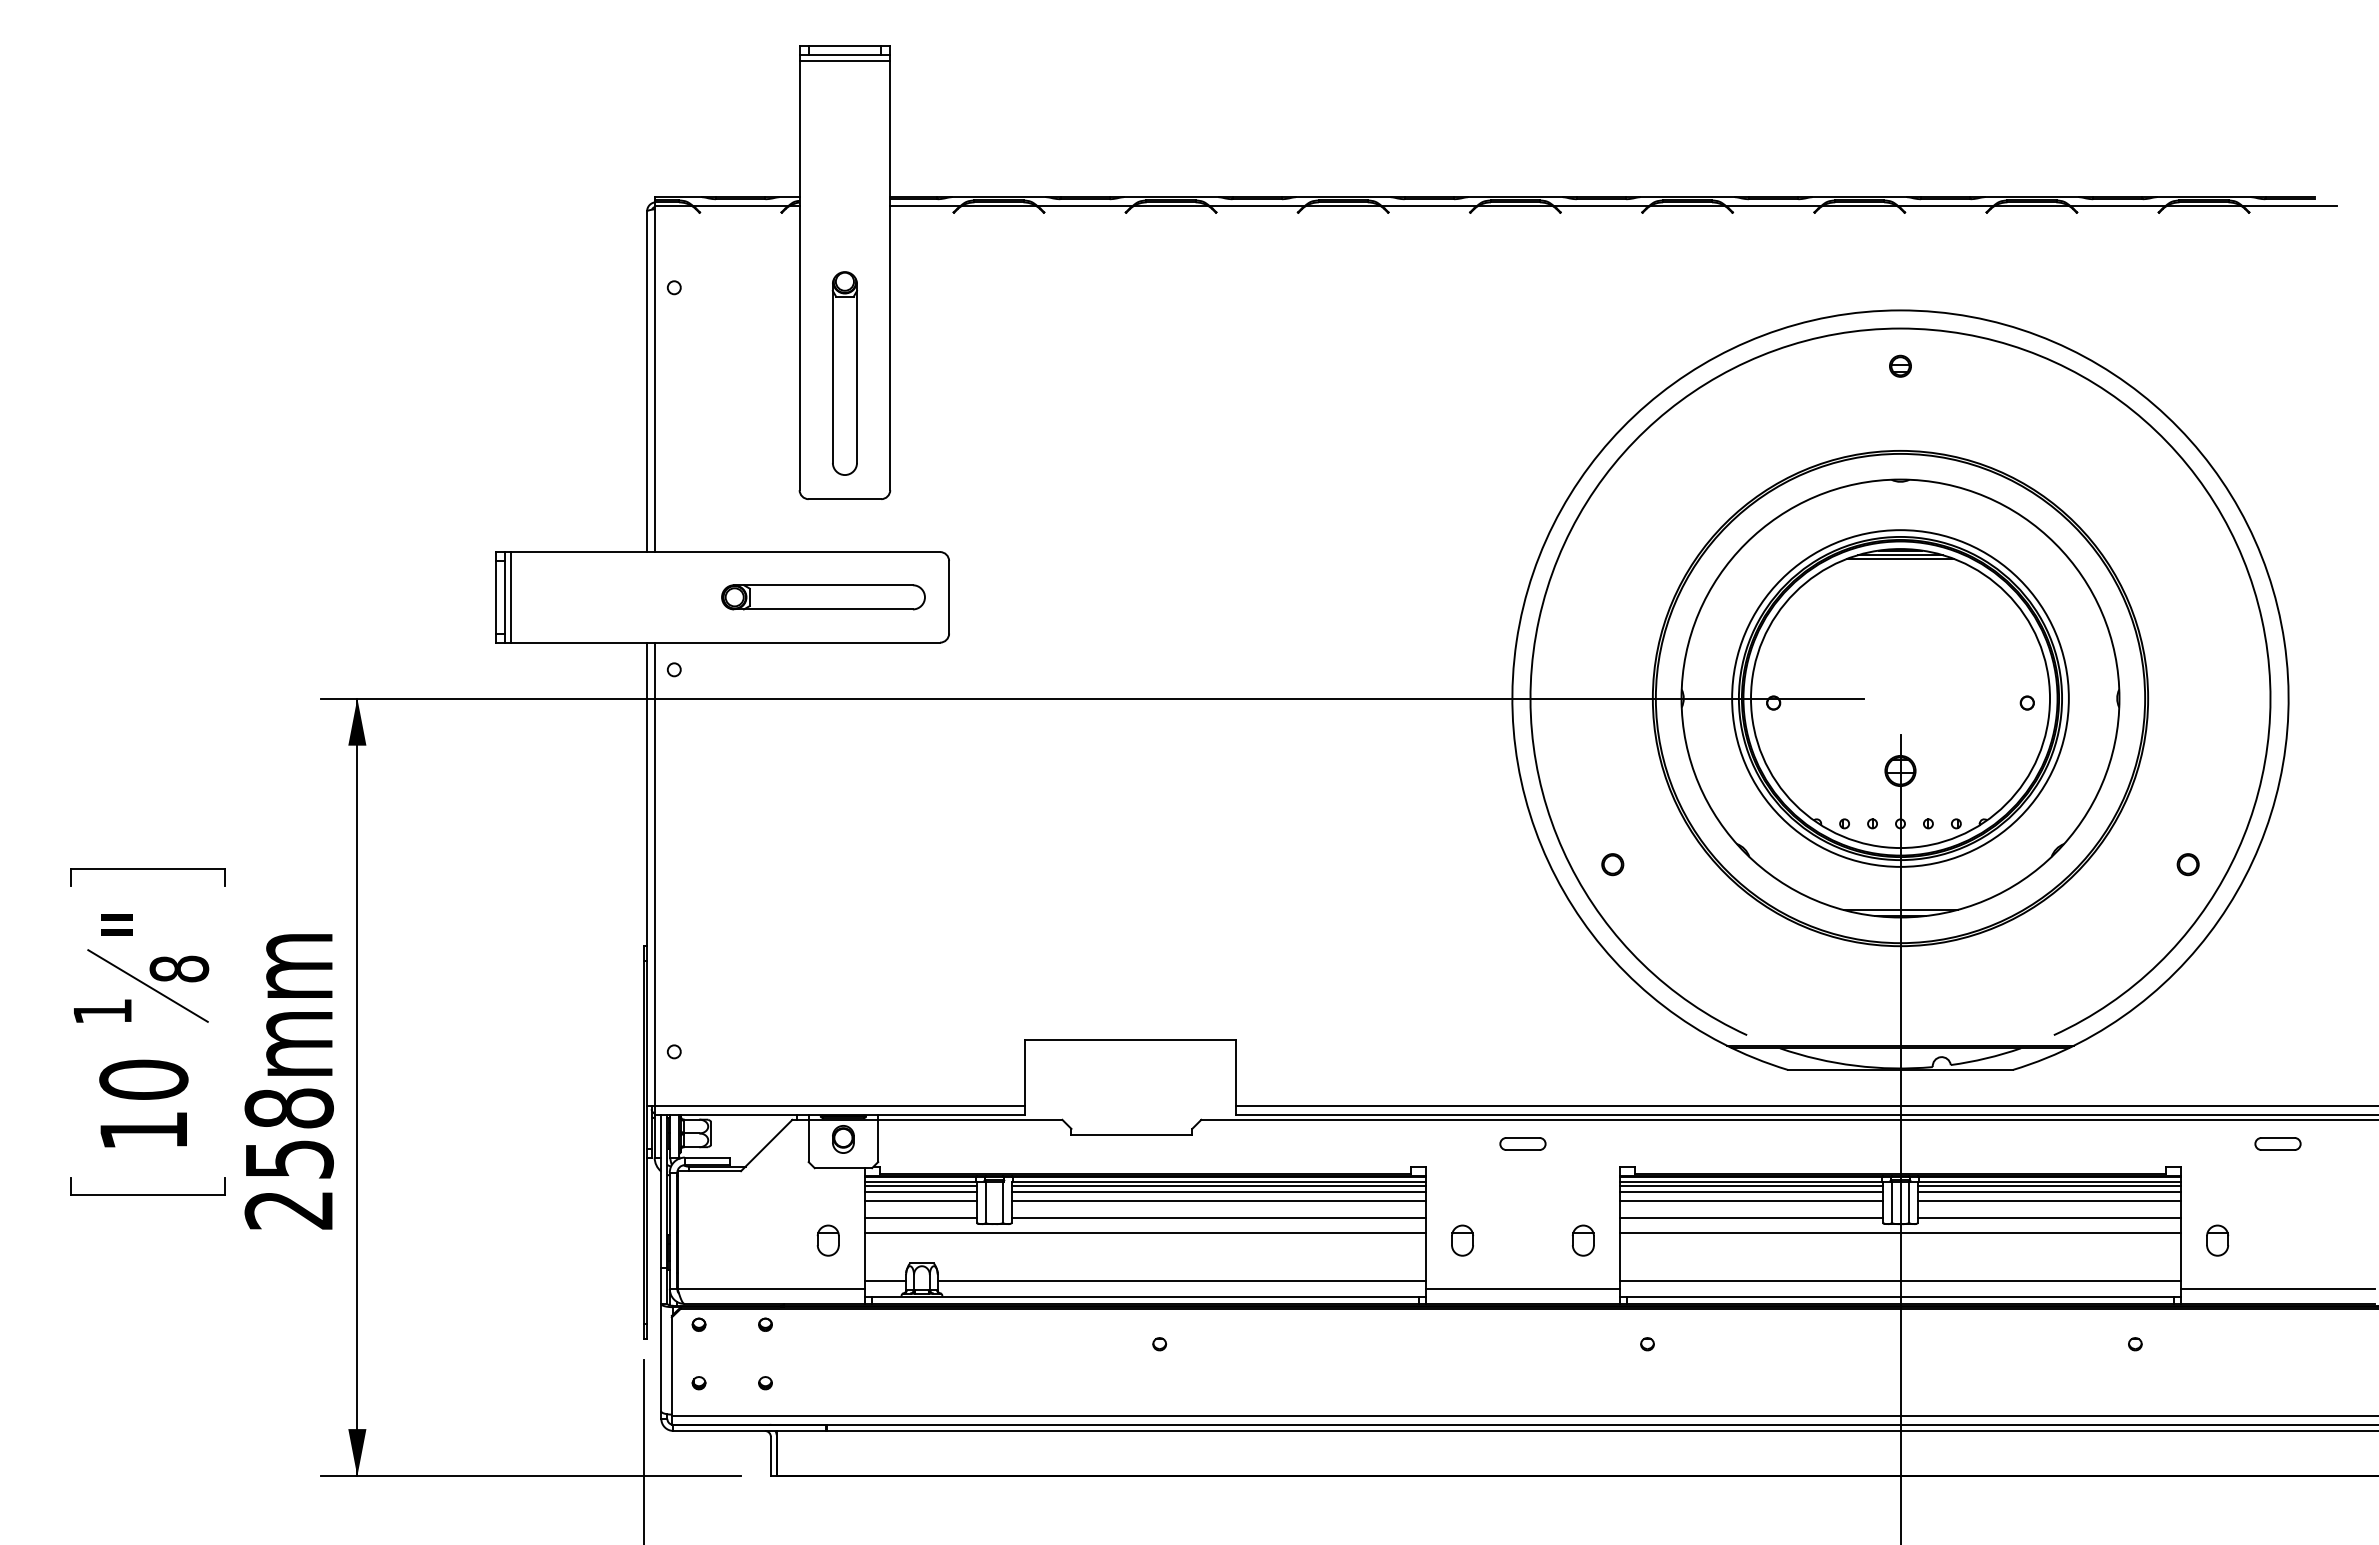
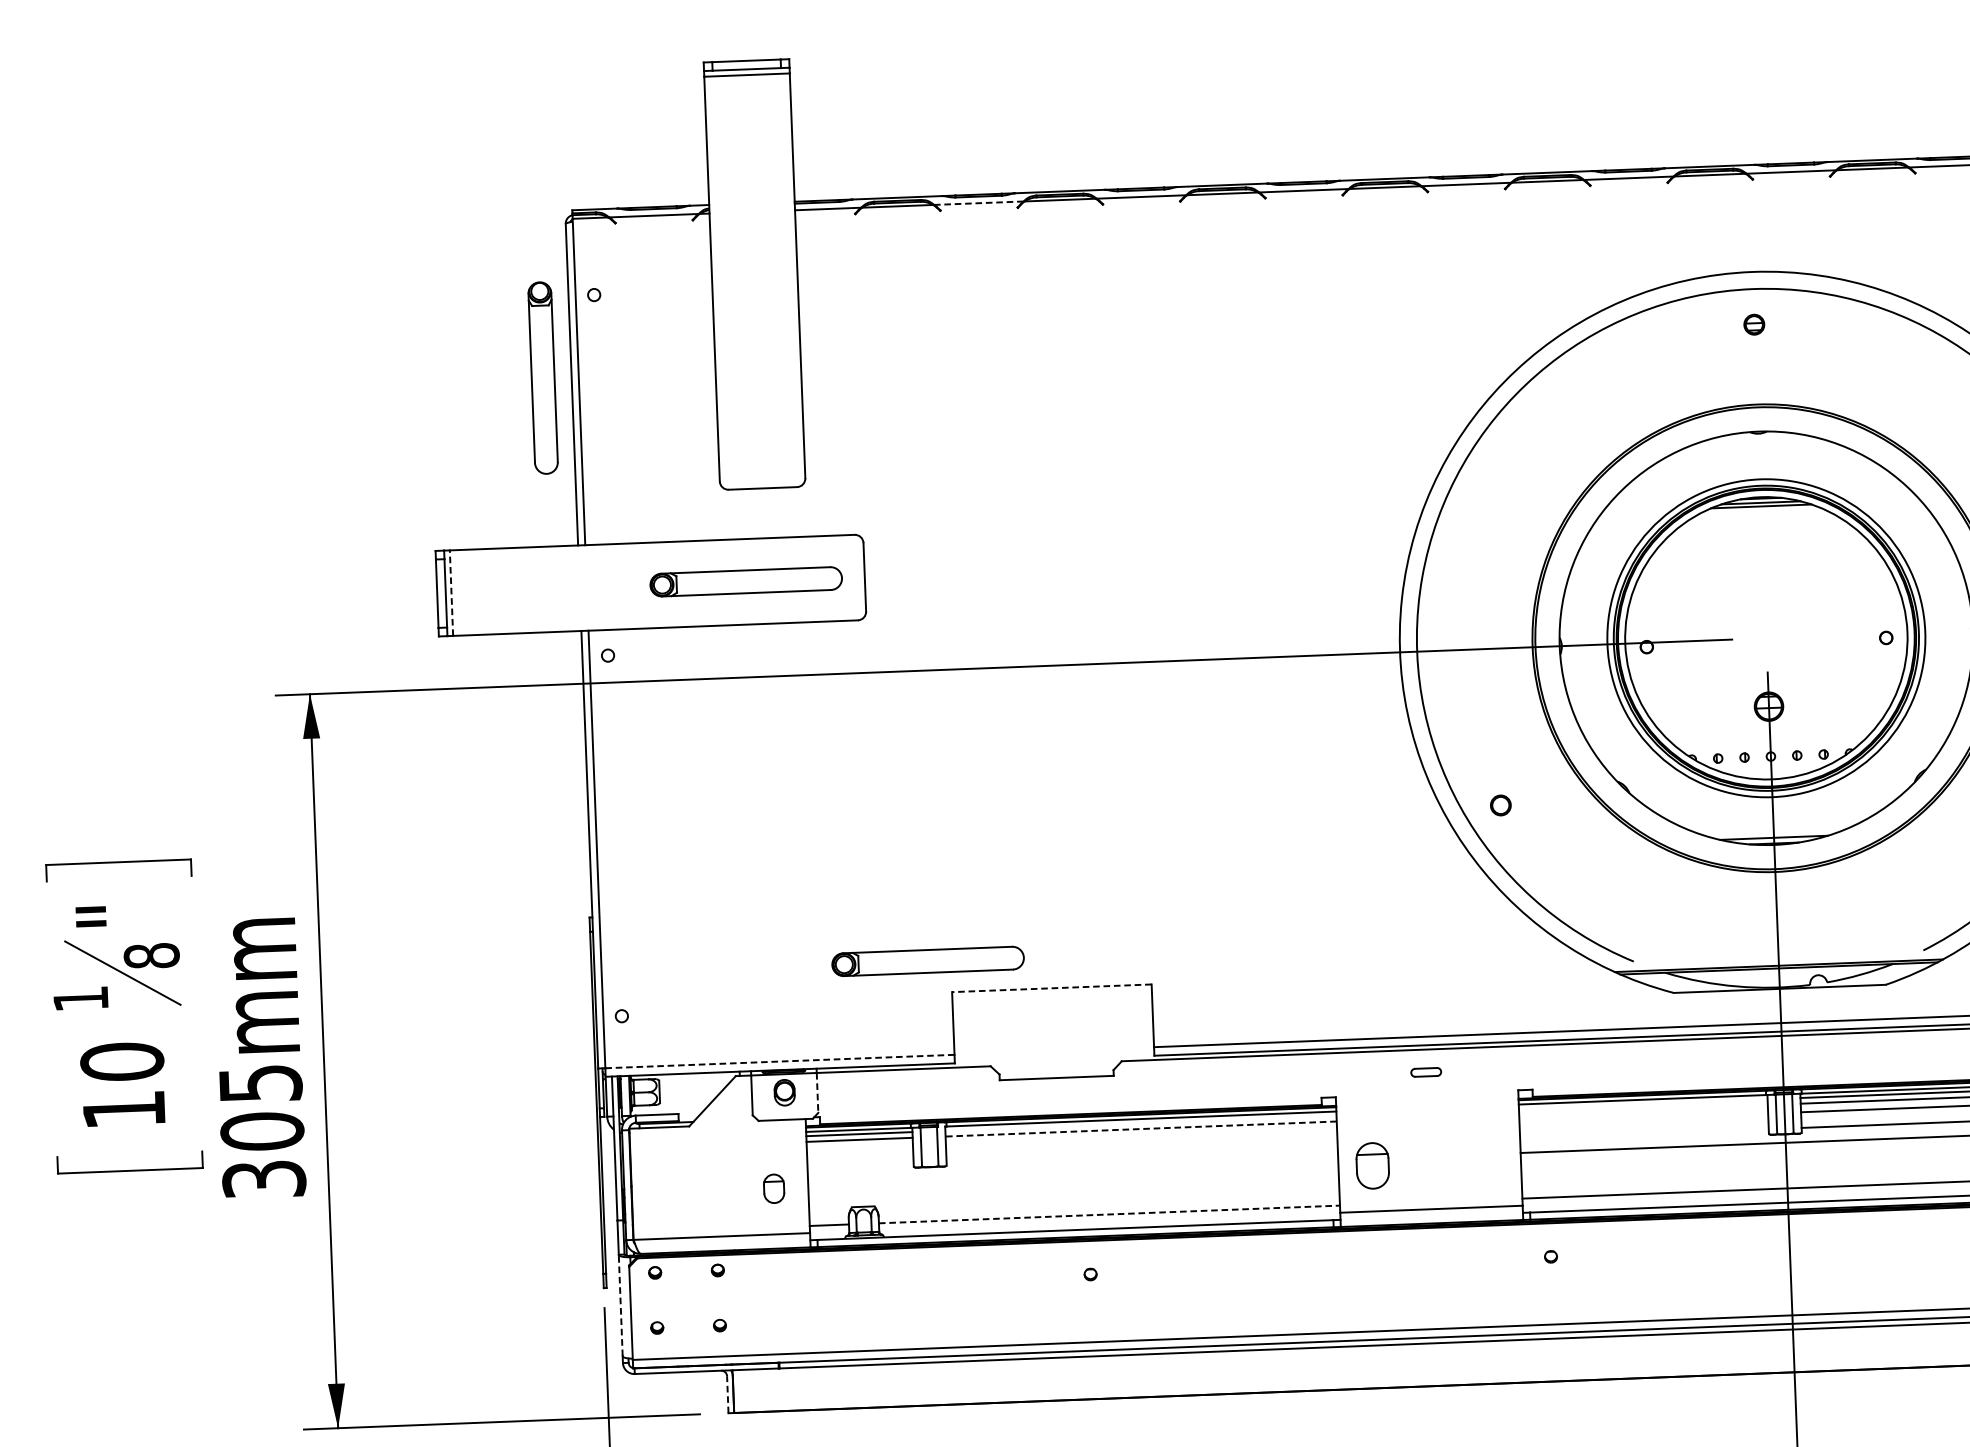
line: (1084, 206) -> (978, 203), solid -> dashed
part: (844, 373) -> (542, 378), moved
line: (511, 596) -> (451, 592), solid -> dashed
part: (1000, 1006) -> (928, 961), added
line: (1130, 1039) -> (1052, 988), solid -> dashed
line: (839, 1106) -> (779, 1061), solid -> dashed
line: (878, 1141) -> (817, 1093), solid -> dashed
part: (1522, 1143) -> (1425, 1071), size x0.7
text: (288, 1158) -> (261, 1130), 258mm -> 305mm
line: (1218, 1186) -> (1140, 1123), removed
line: (1751, 1186) -> (1643, 1104), removed
line: (1218, 1192) -> (1140, 1129), solid -> dashed
line: (1751, 1192) -> (1643, 1109), removed
line: (920, 1201) -> (859, 1148), removed
line: (1218, 1201) -> (1140, 1137), removed
line: (1751, 1201) -> (1643, 1118), removed
line: (920, 1218) -> (860, 1164), removed
line: (1218, 1218) -> (1141, 1153), removed
line: (1751, 1218) -> (1644, 1134), removed
line: (1145, 1233) -> (1073, 1170), removed
part: (1462, 1240) -> (1372, 1165), size x1.6
part: (1582, 1240) -> (1485, 1161), removed
line: (1182, 1281) -> (1109, 1214), solid -> dashed
line: (661, 1357) -> (620, 1305), solid -> dashed
line: (770, 1456) -> (727, 1394), solid -> dashed

